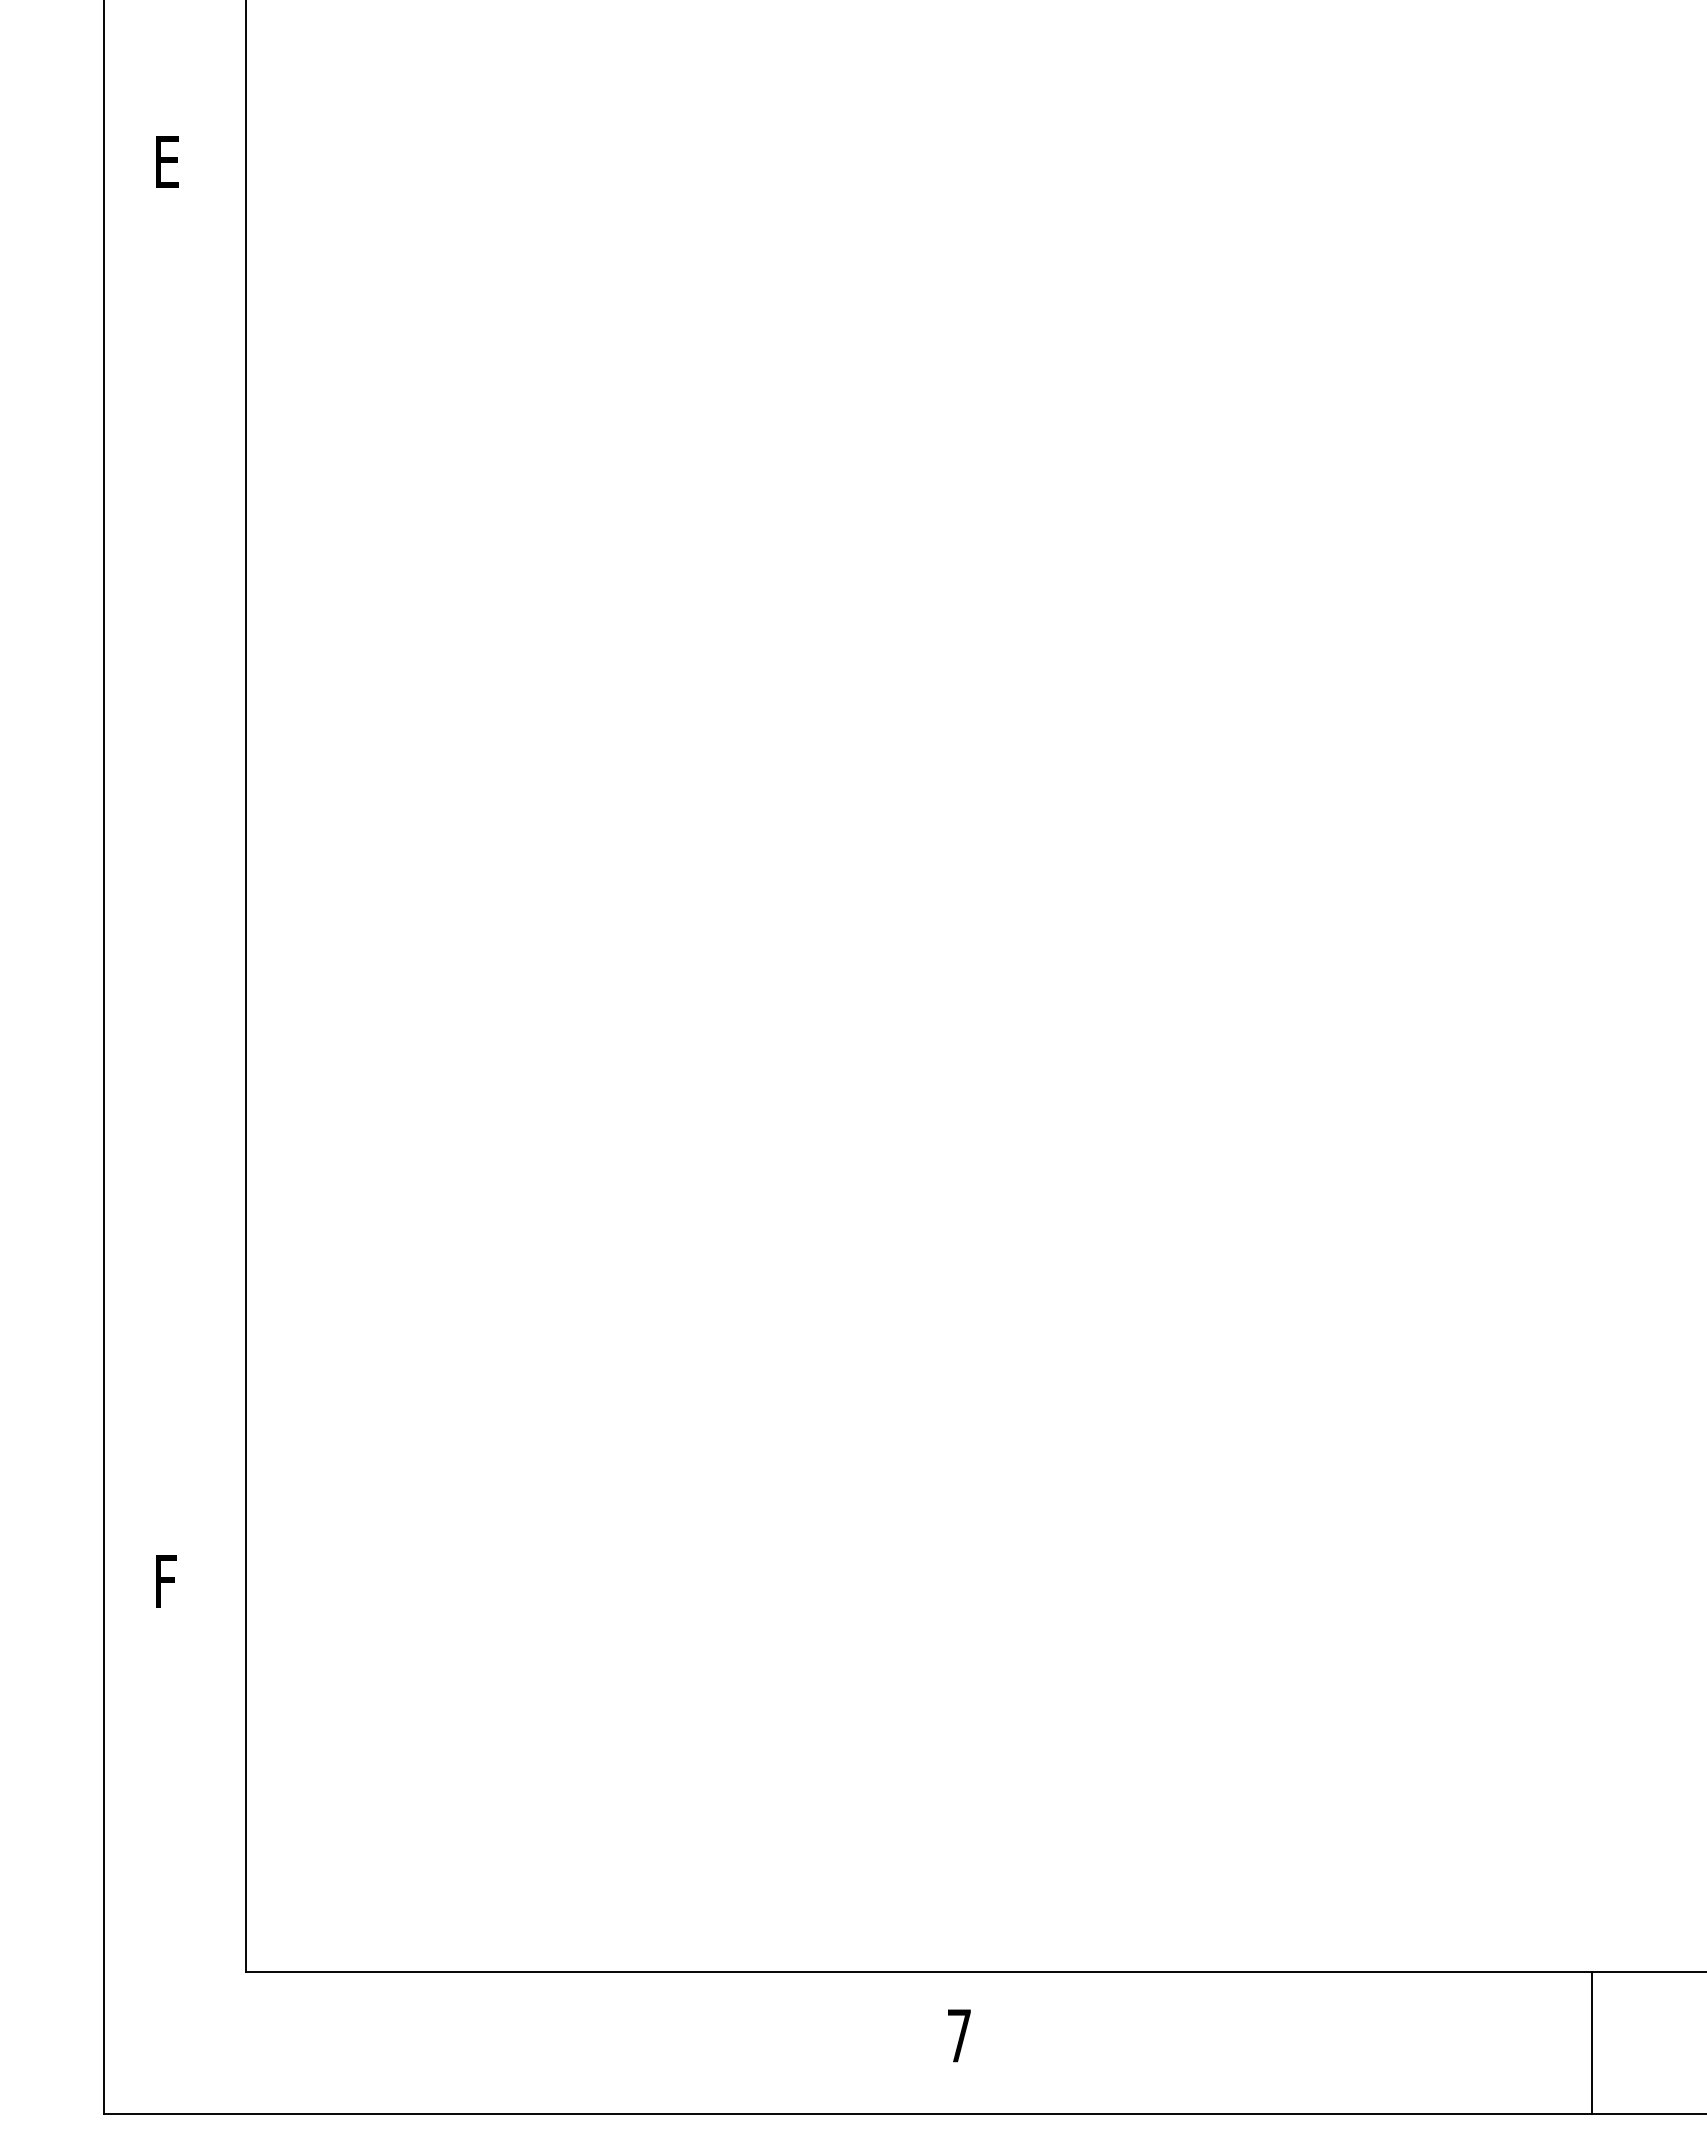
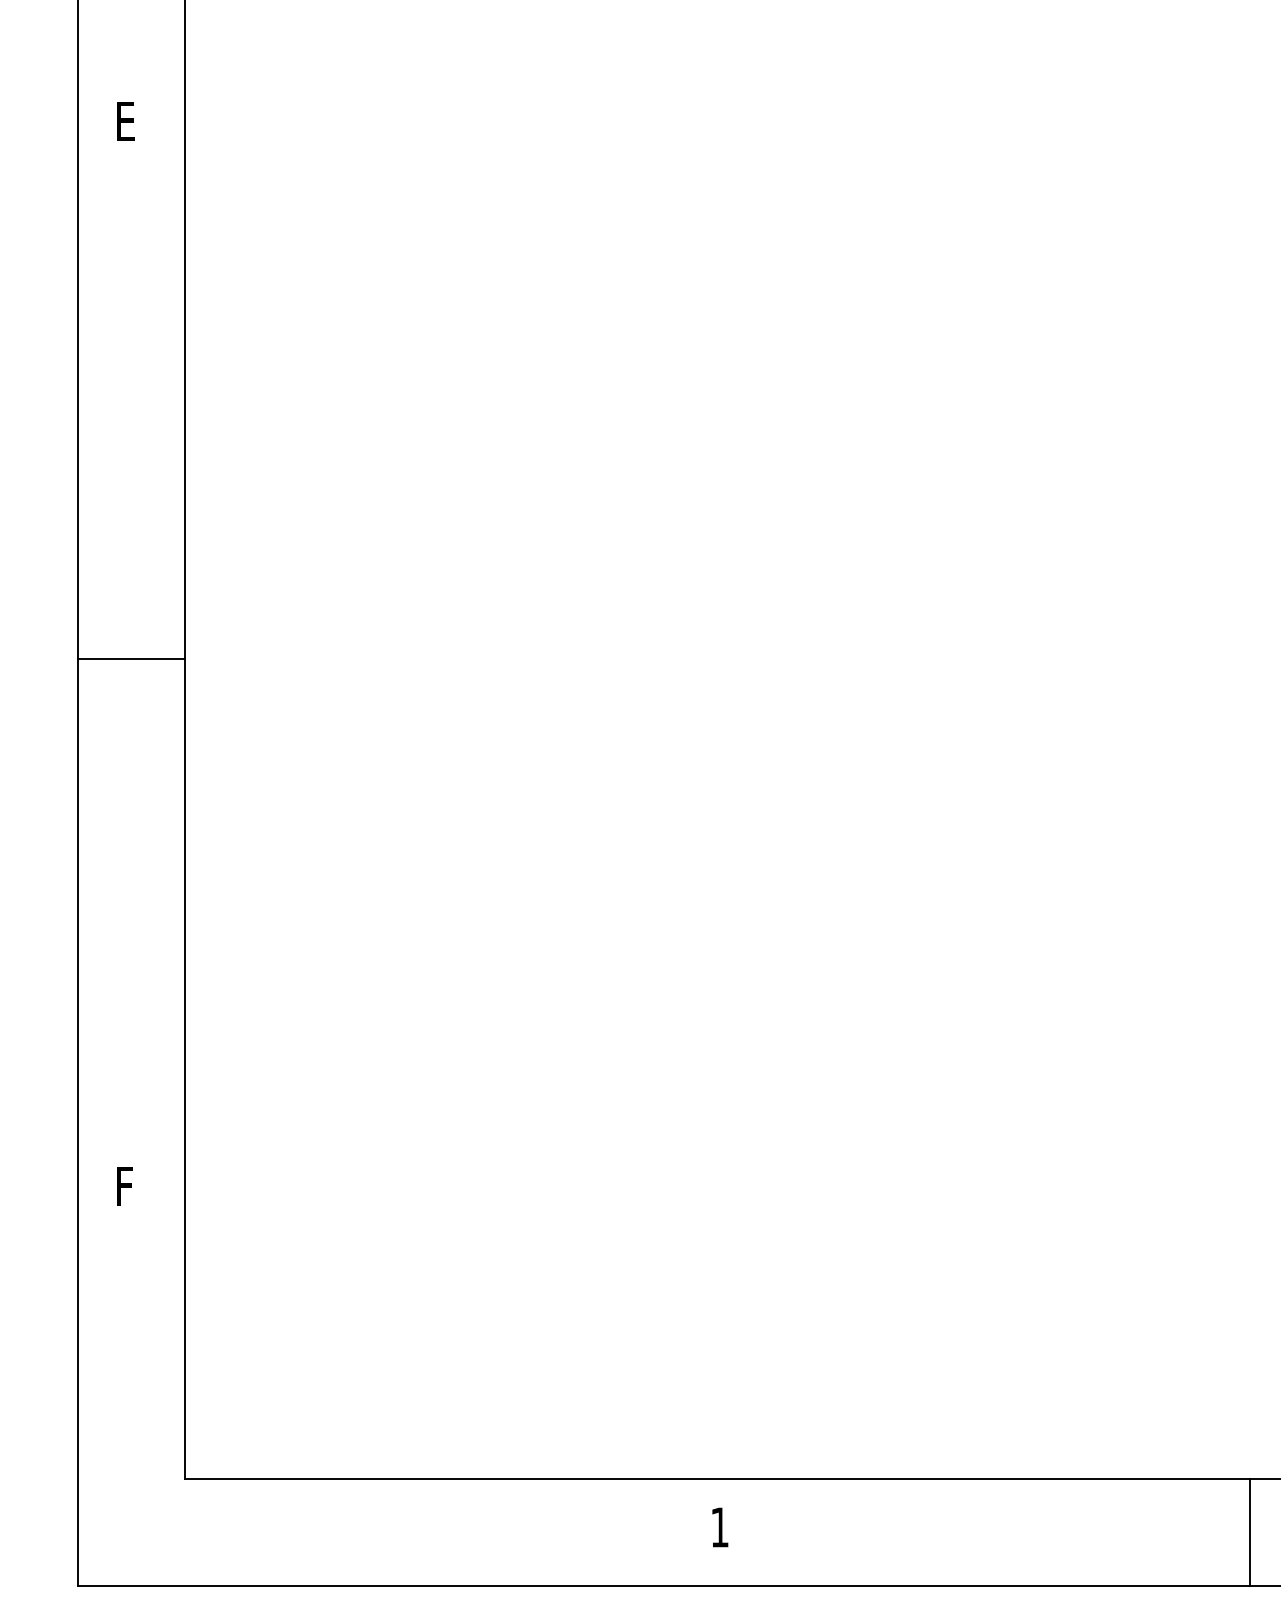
line: (174, 878) -> (131, 659), added
text: (959, 2035) -> (720, 1527), 7 -> 1
line: (1591, 2042) -> (1249, 1532), moved

